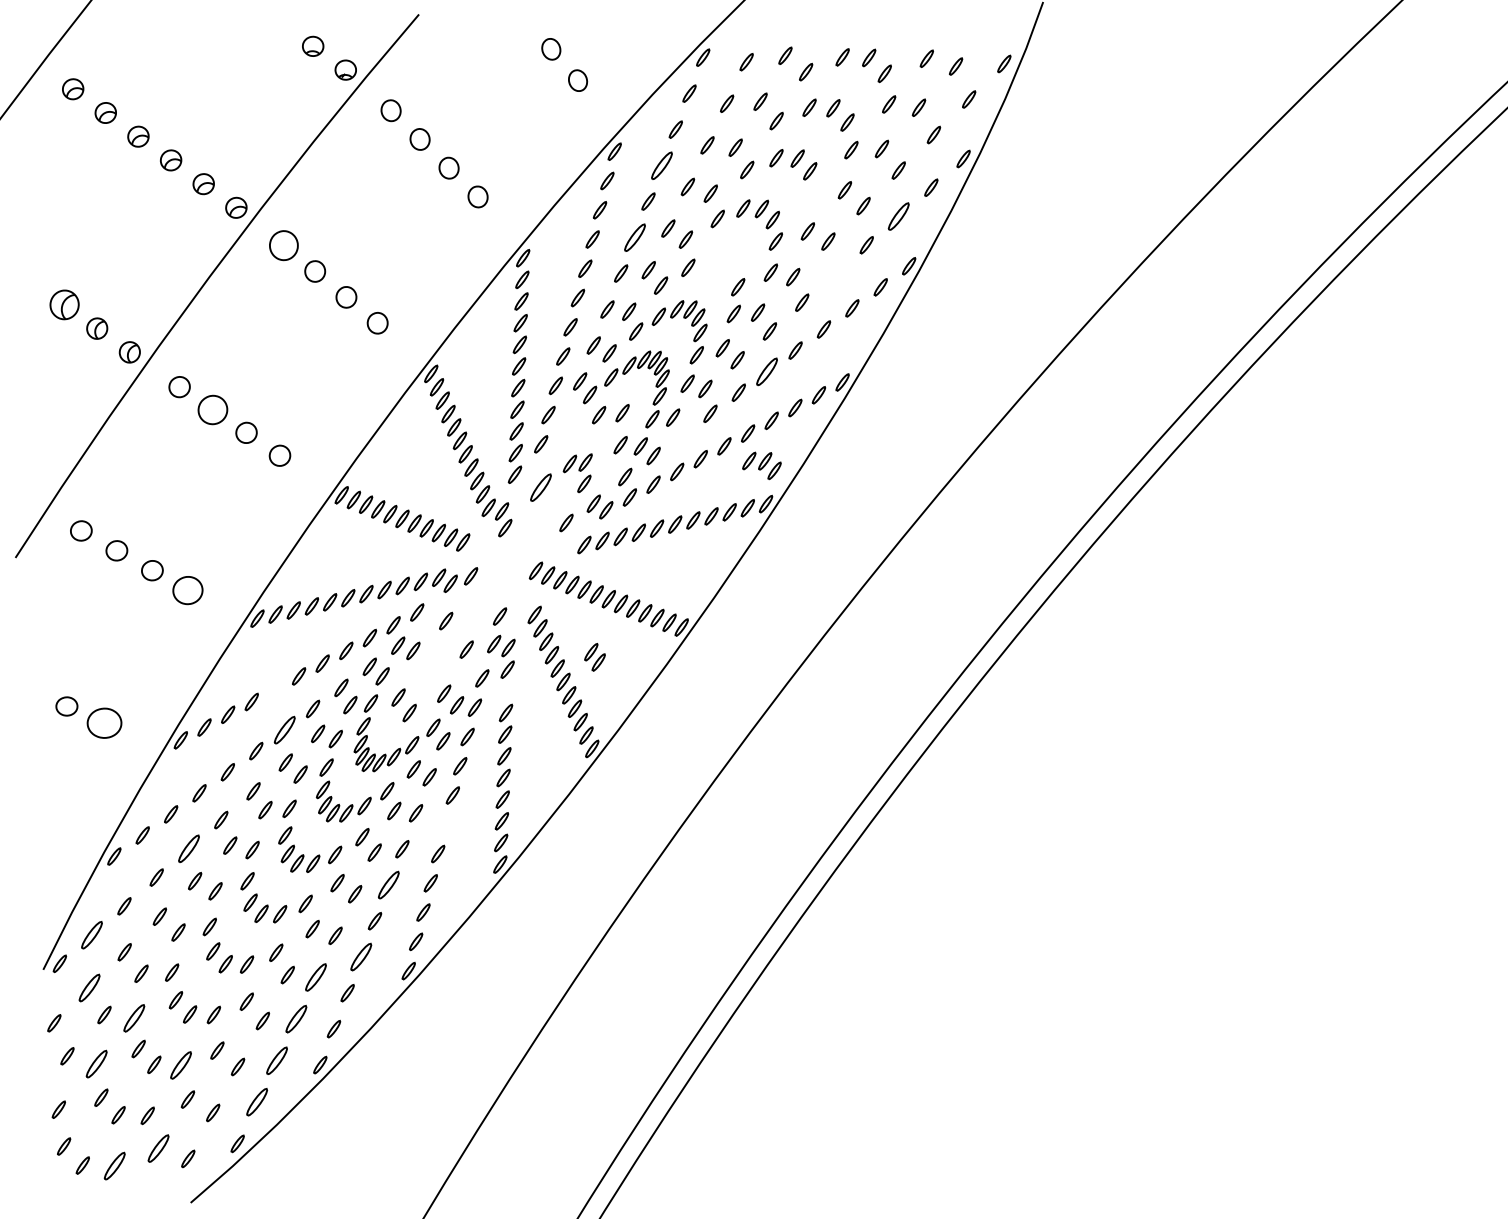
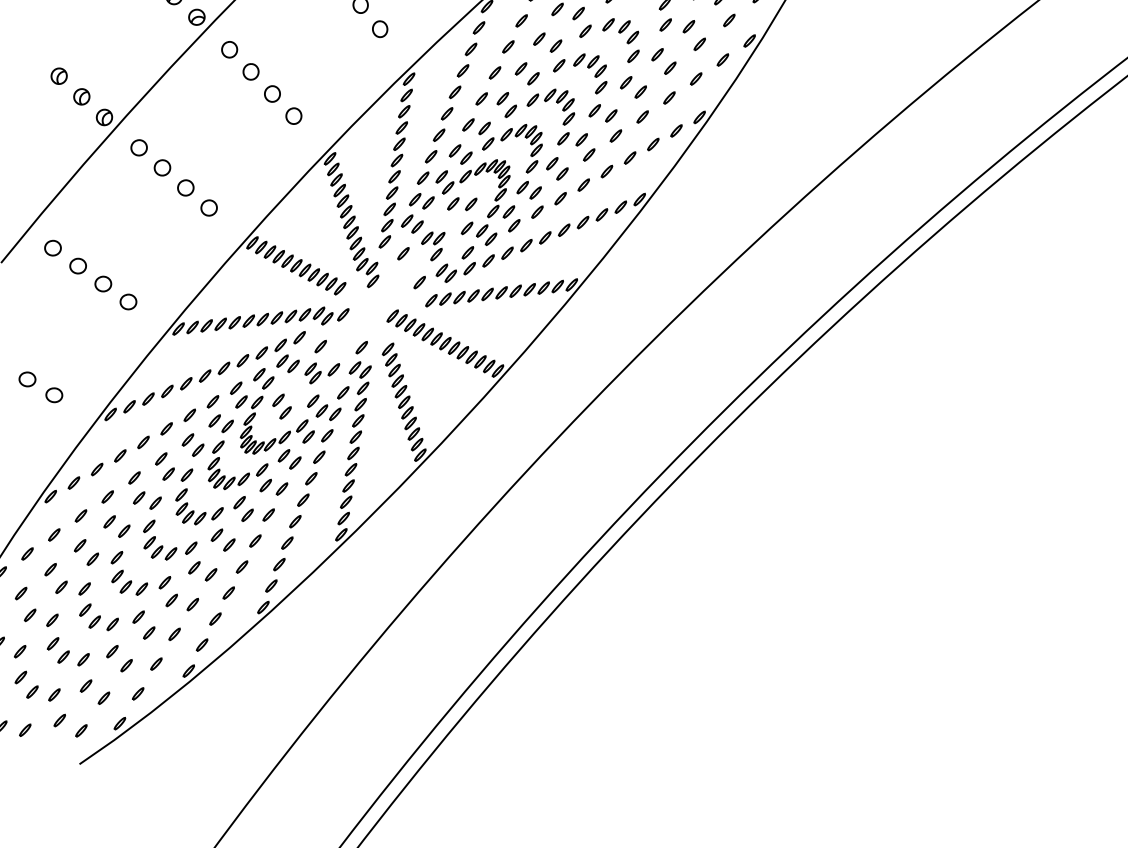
part: (662, 165) -> (521, 20), size x0.62
part: (813, 195) -> (633, 56), added
part: (899, 216) -> (696, 79), size x0.62
part: (634, 237) -> (494, 72), size x0.62
part: (283, 245) -> (229, 49), size x0.71
part: (834, 273) -> (642, 116), added
part: (64, 304) -> (59, 75), size x0.71
part: (767, 371) -> (584, 185), size x0.62
part: (213, 409) -> (162, 167), size x0.71
part: (566, 417) -> (428, 202), added
part: (681, 434) -> (513, 225), added
part: (555, 450) -> (417, 226), added
part: (761, 465) -> (559, 99), moved
part: (540, 487) -> (403, 253), size x0.62
part: (187, 590) -> (128, 301), size x0.71
part: (594, 657) -> (312, 373), moved
part: (275, 689) -> (186, 383), added
part: (506, 691) -> (360, 404), added
part: (103, 723) -> (53, 395), size x0.62
part: (284, 729) -> (189, 414), size x0.62
part: (445, 824) -> (303, 500), added
part: (188, 848) -> (107, 496), size x0.62
part: (388, 885) -> (255, 541), size x0.62
part: (92, 934) -> (27, 553), size x0.62
part: (361, 957) -> (228, 593), size x0.62
part: (315, 977) -> (192, 604), size x0.62
part: (89, 987) -> (21, 593), size x0.62
part: (134, 1018) -> (52, 620), size x0.62
part: (296, 1018) -> (174, 633), size x0.62
part: (276, 1060) -> (156, 663), size x0.62
part: (96, 1063) -> (20, 651), size x0.62
part: (180, 1065) -> (83, 659), size x0.62
part: (257, 1102) -> (138, 694), size x0.62
part: (158, 1148) -> (59, 720), size x0.62
part: (114, 1166) -> (25, 730), size x0.62

